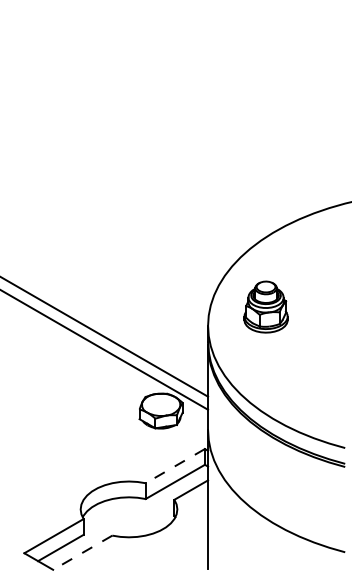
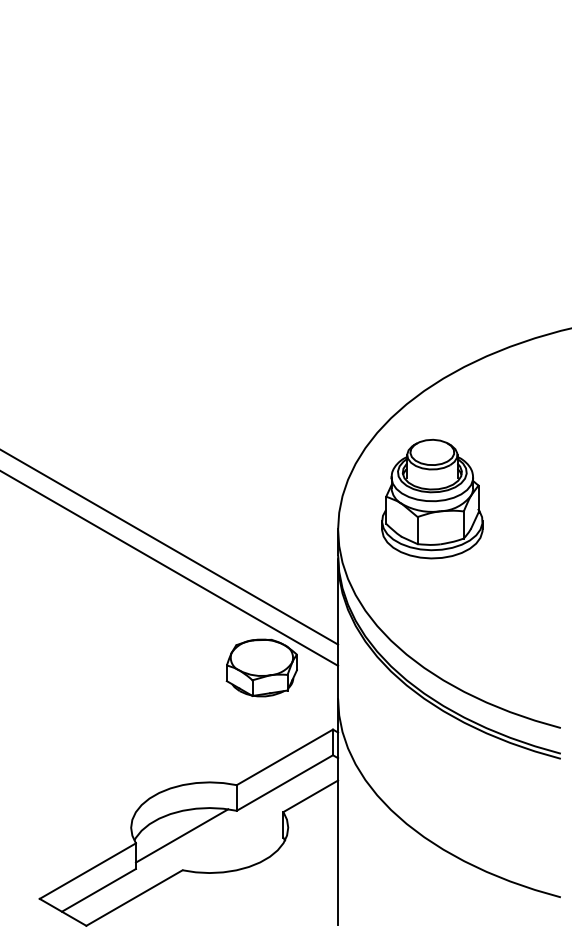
part: (265, 306) -> (431, 498), size x1.43
line: (174, 466) -> (283, 757), dashed -> solid
line: (111, 514) -> (181, 835), added
line: (82, 552) -> (134, 897), dashed -> solid

